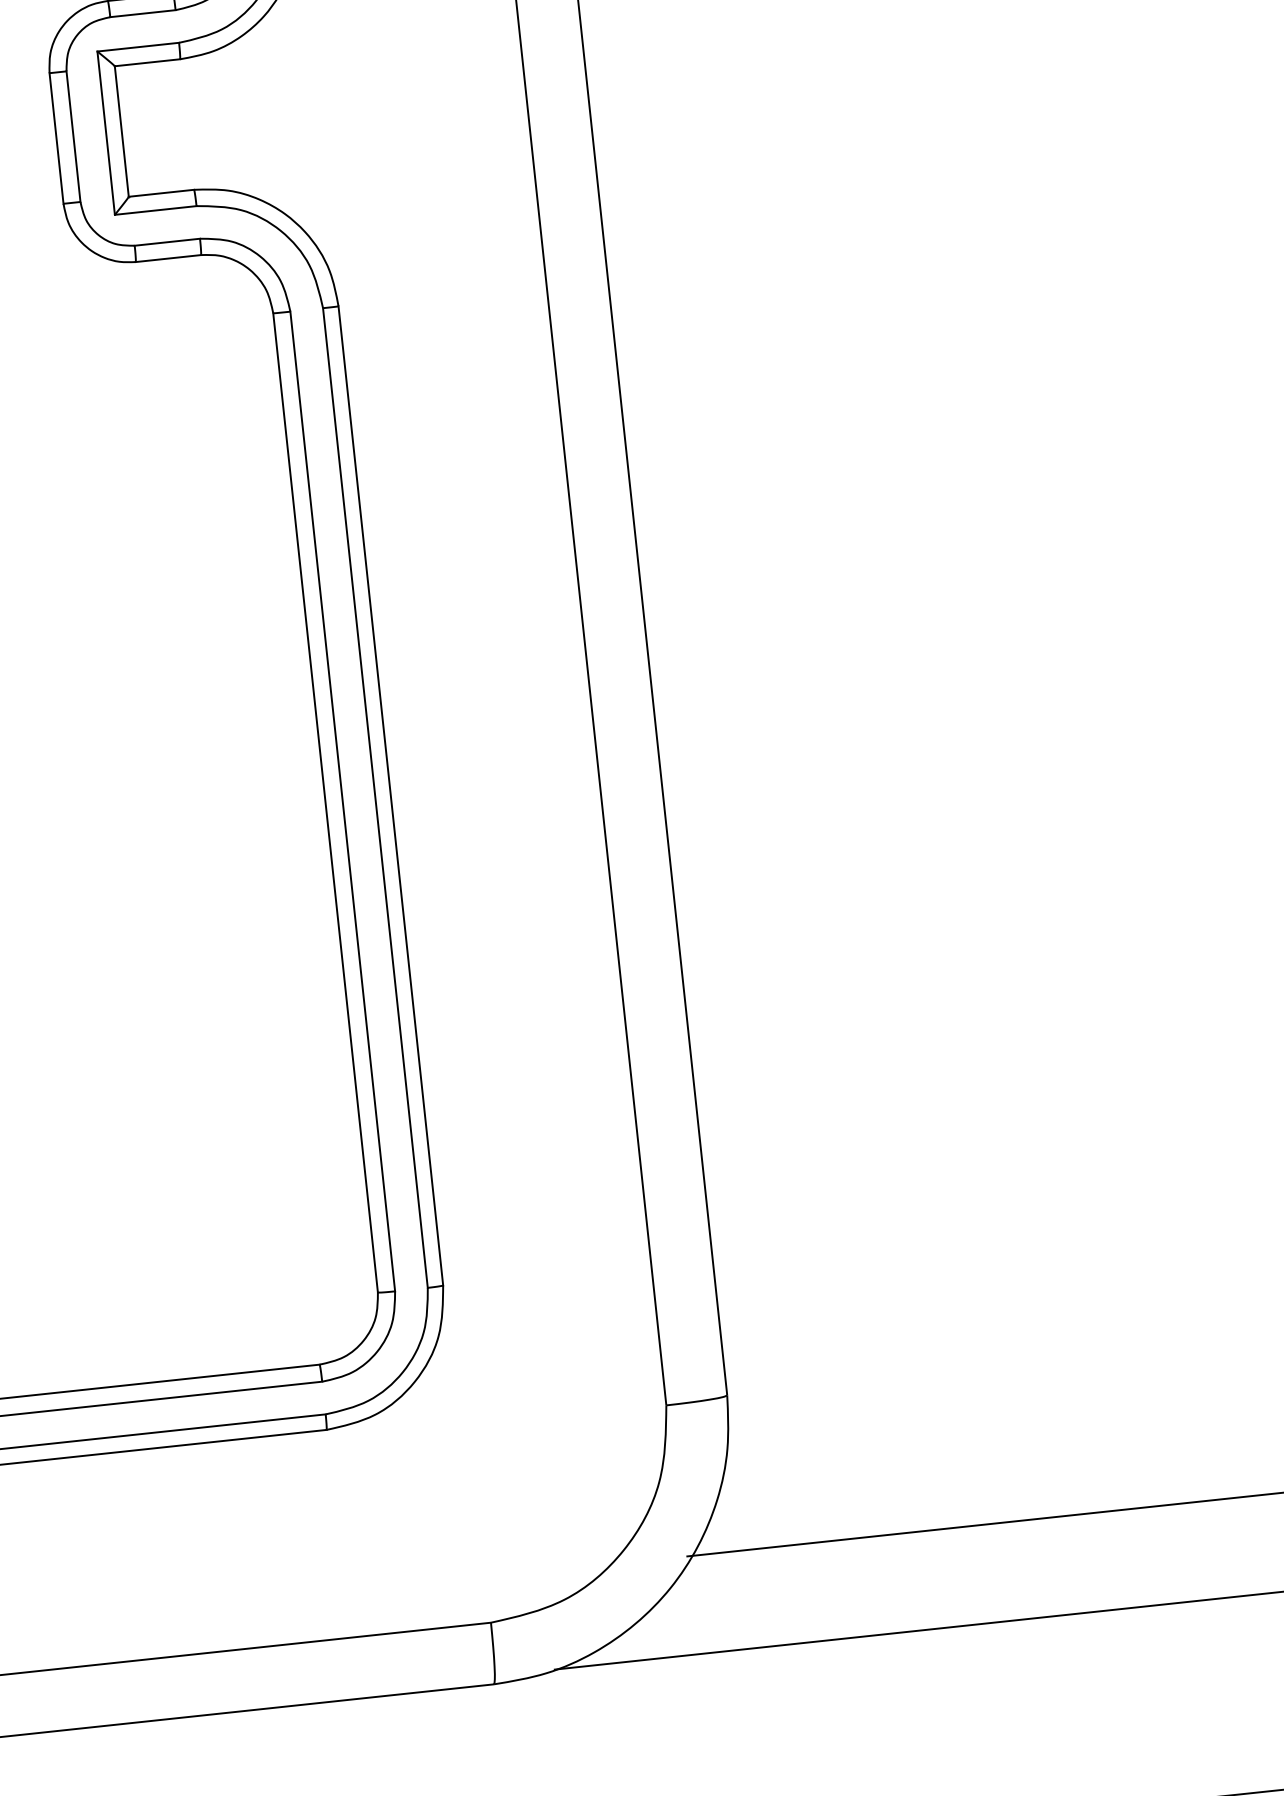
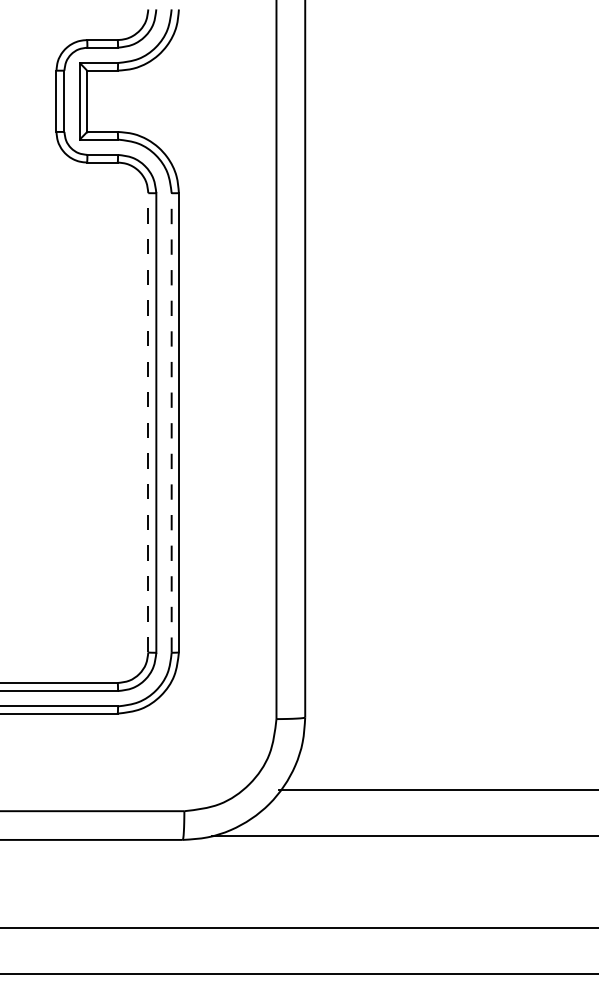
line: (375, 799) -> (171, 423), solid -> dashed
line: (325, 802) -> (148, 422), solid -> dashed

